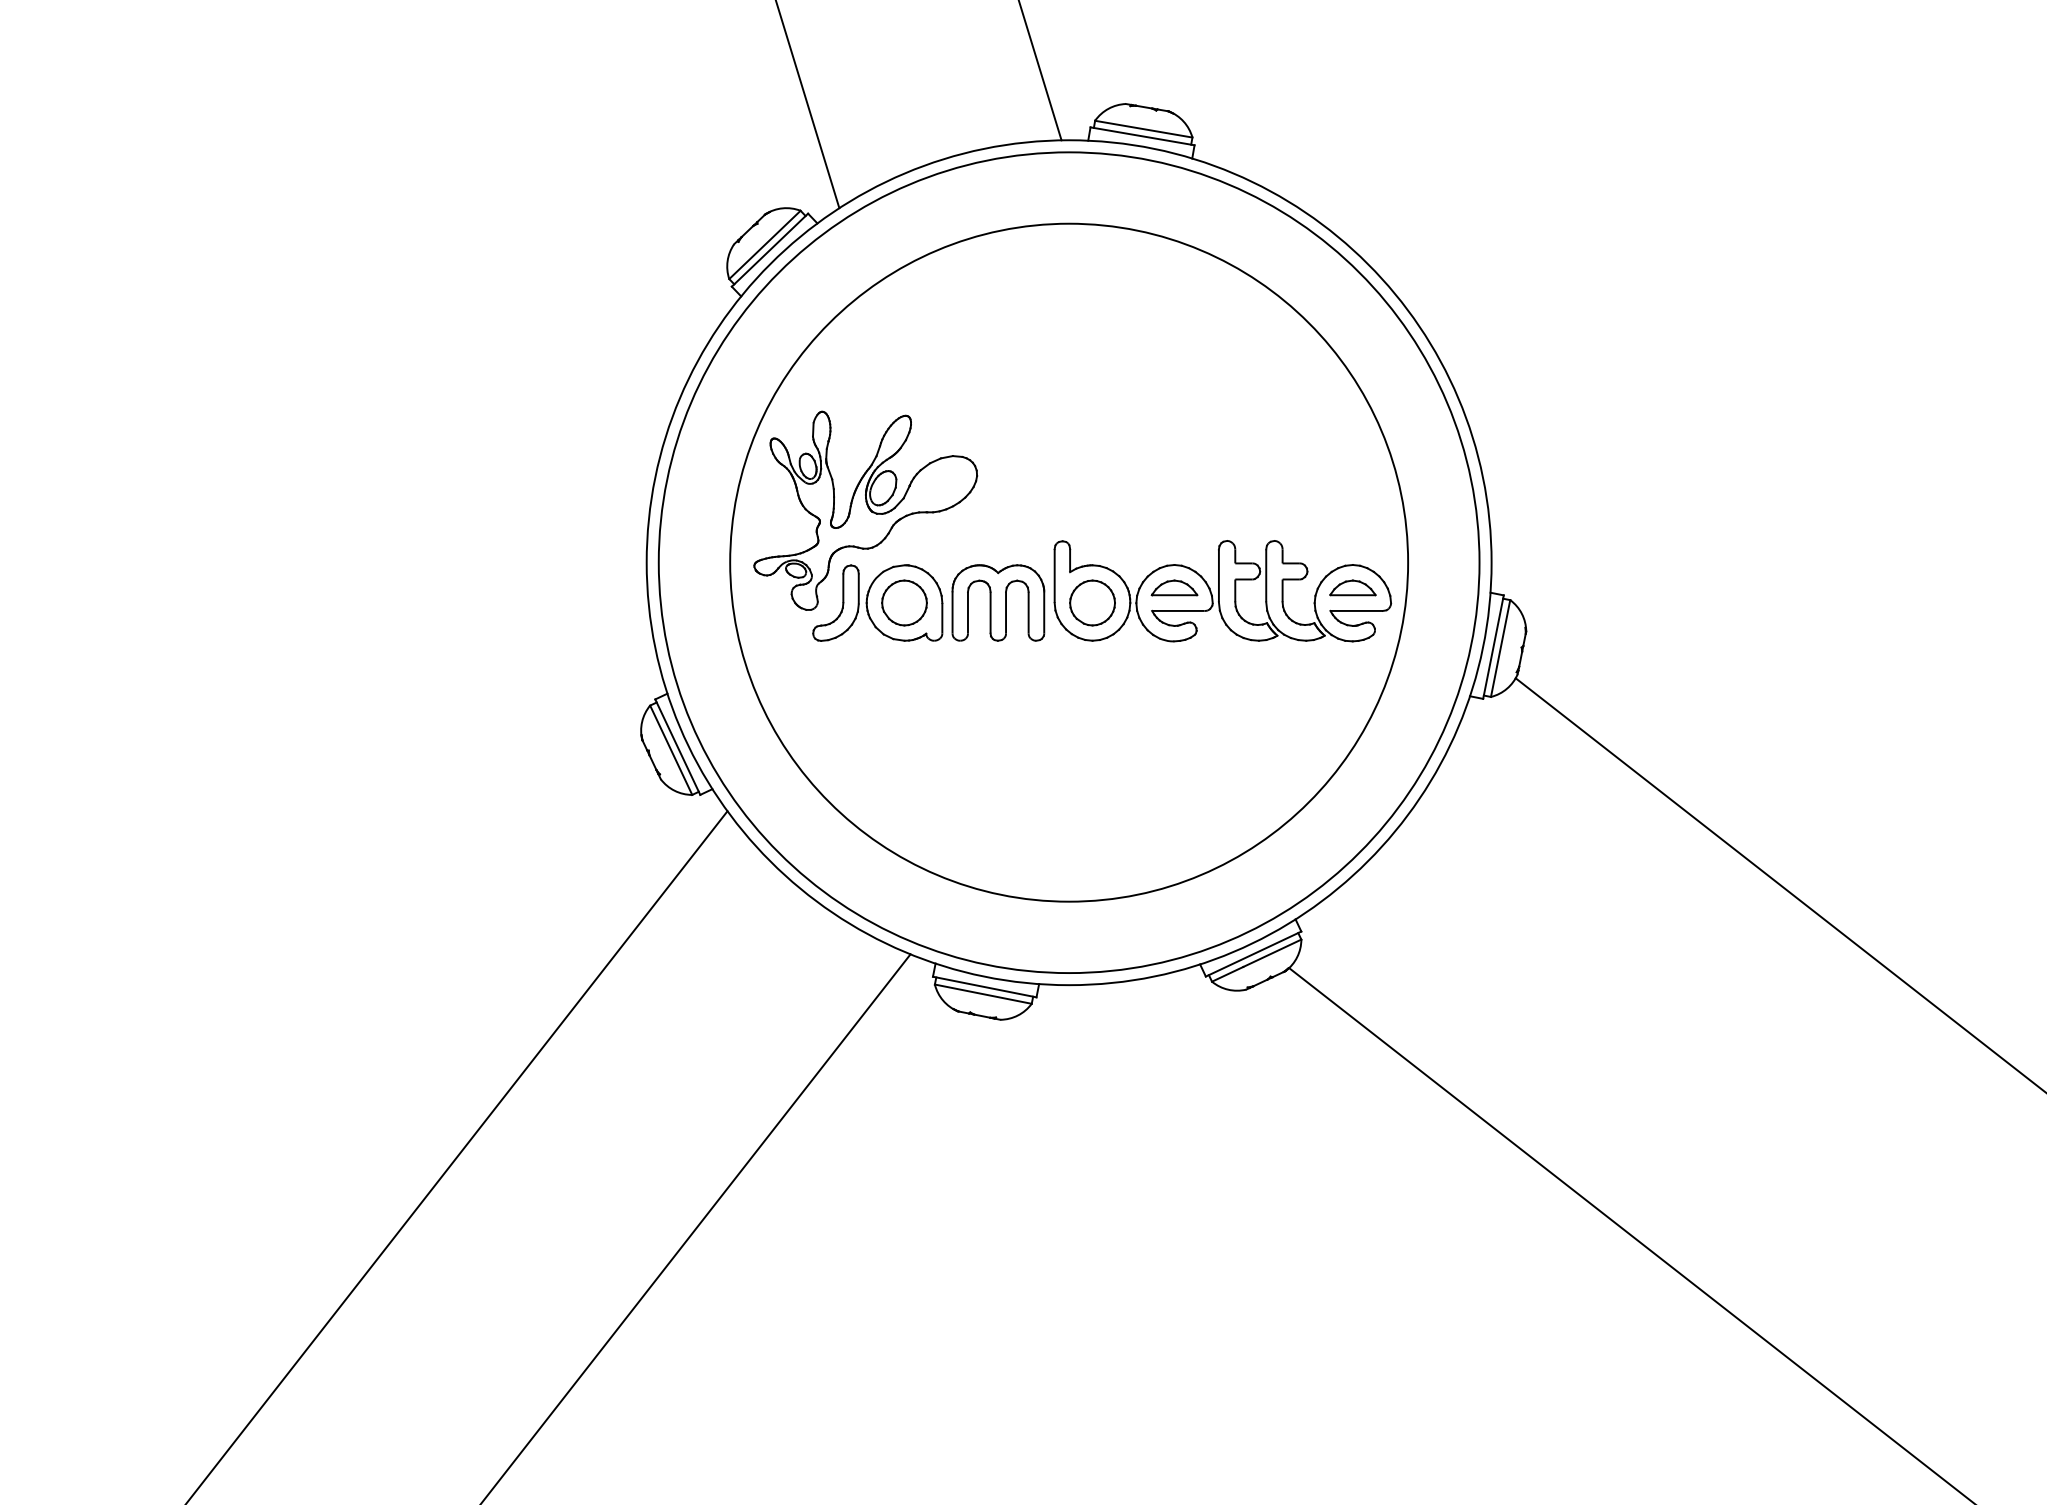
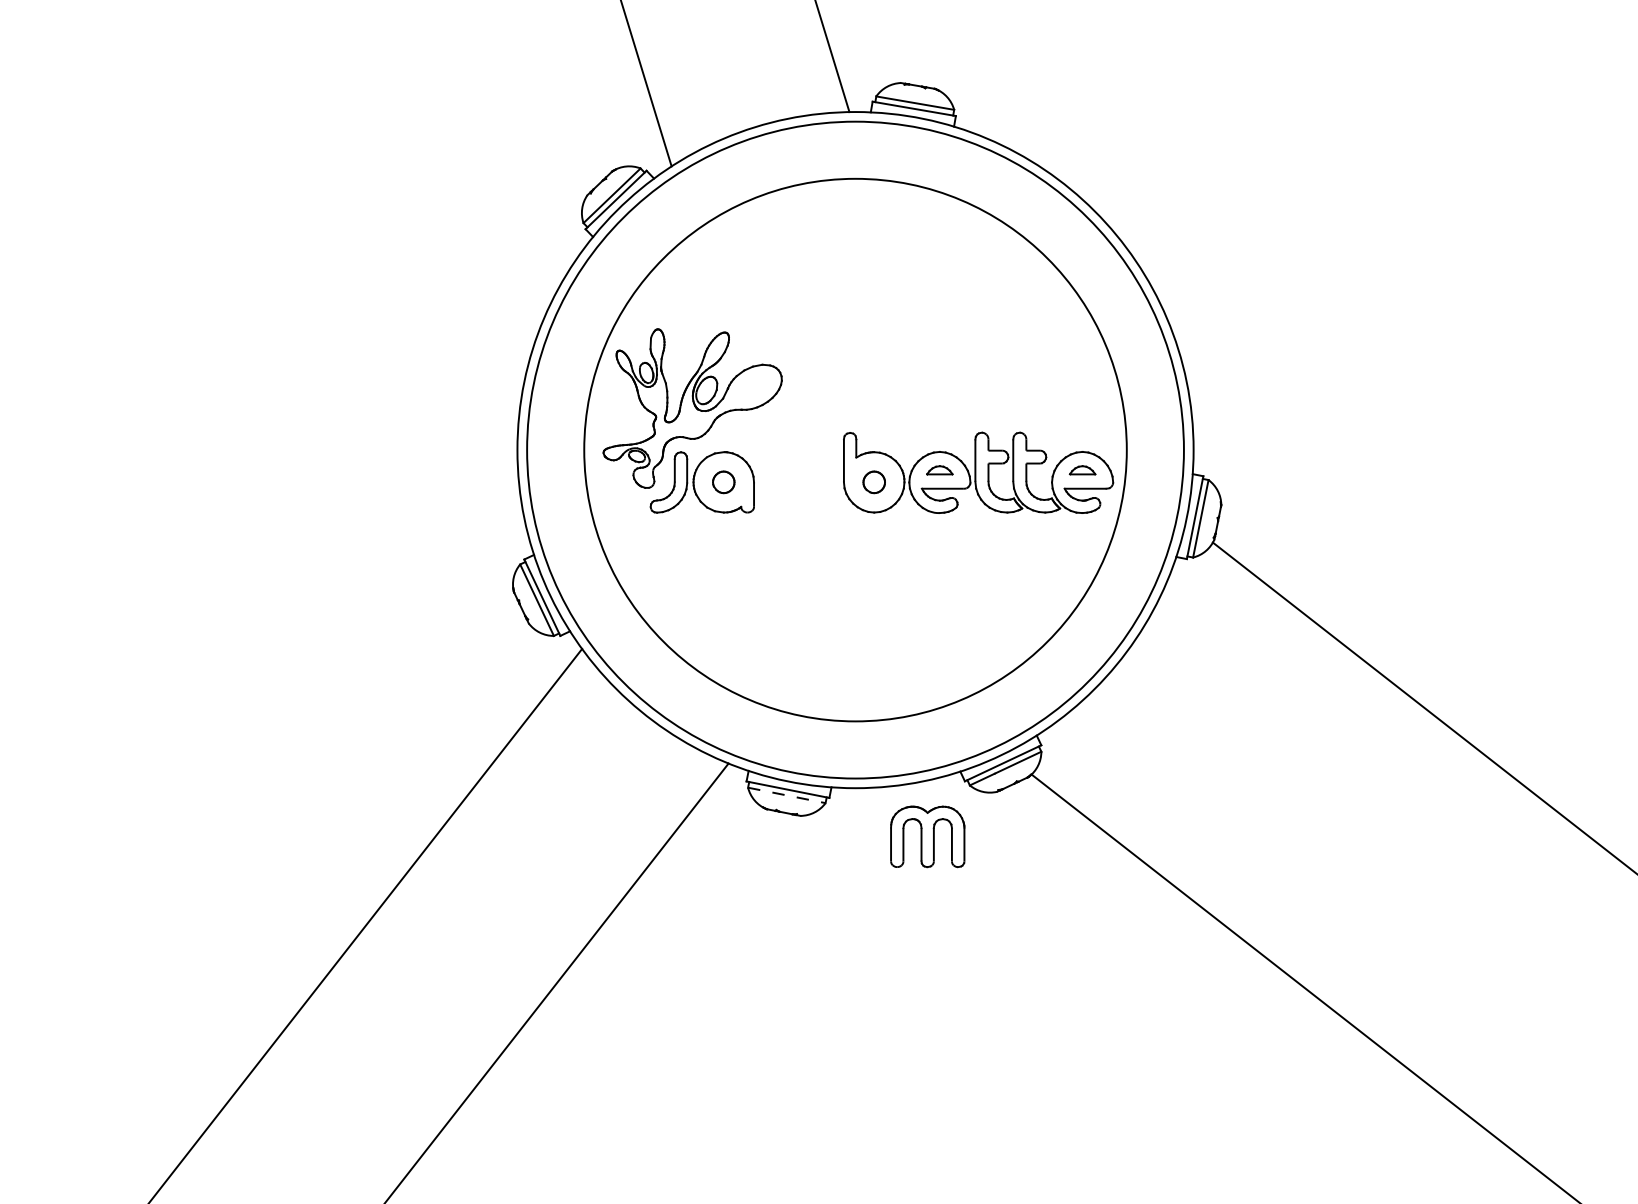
part: (1174, 587) -> (939, 469), size x0.7
part: (1352, 587) -> (1082, 469), size x0.7
part: (904, 602) -> (723, 481), size x0.6
part: (998, 602) -> (927, 836), moved
part: (1092, 602) -> (874, 481), size x0.6
line: (983, 994) -> (786, 795), solid -> dashed

